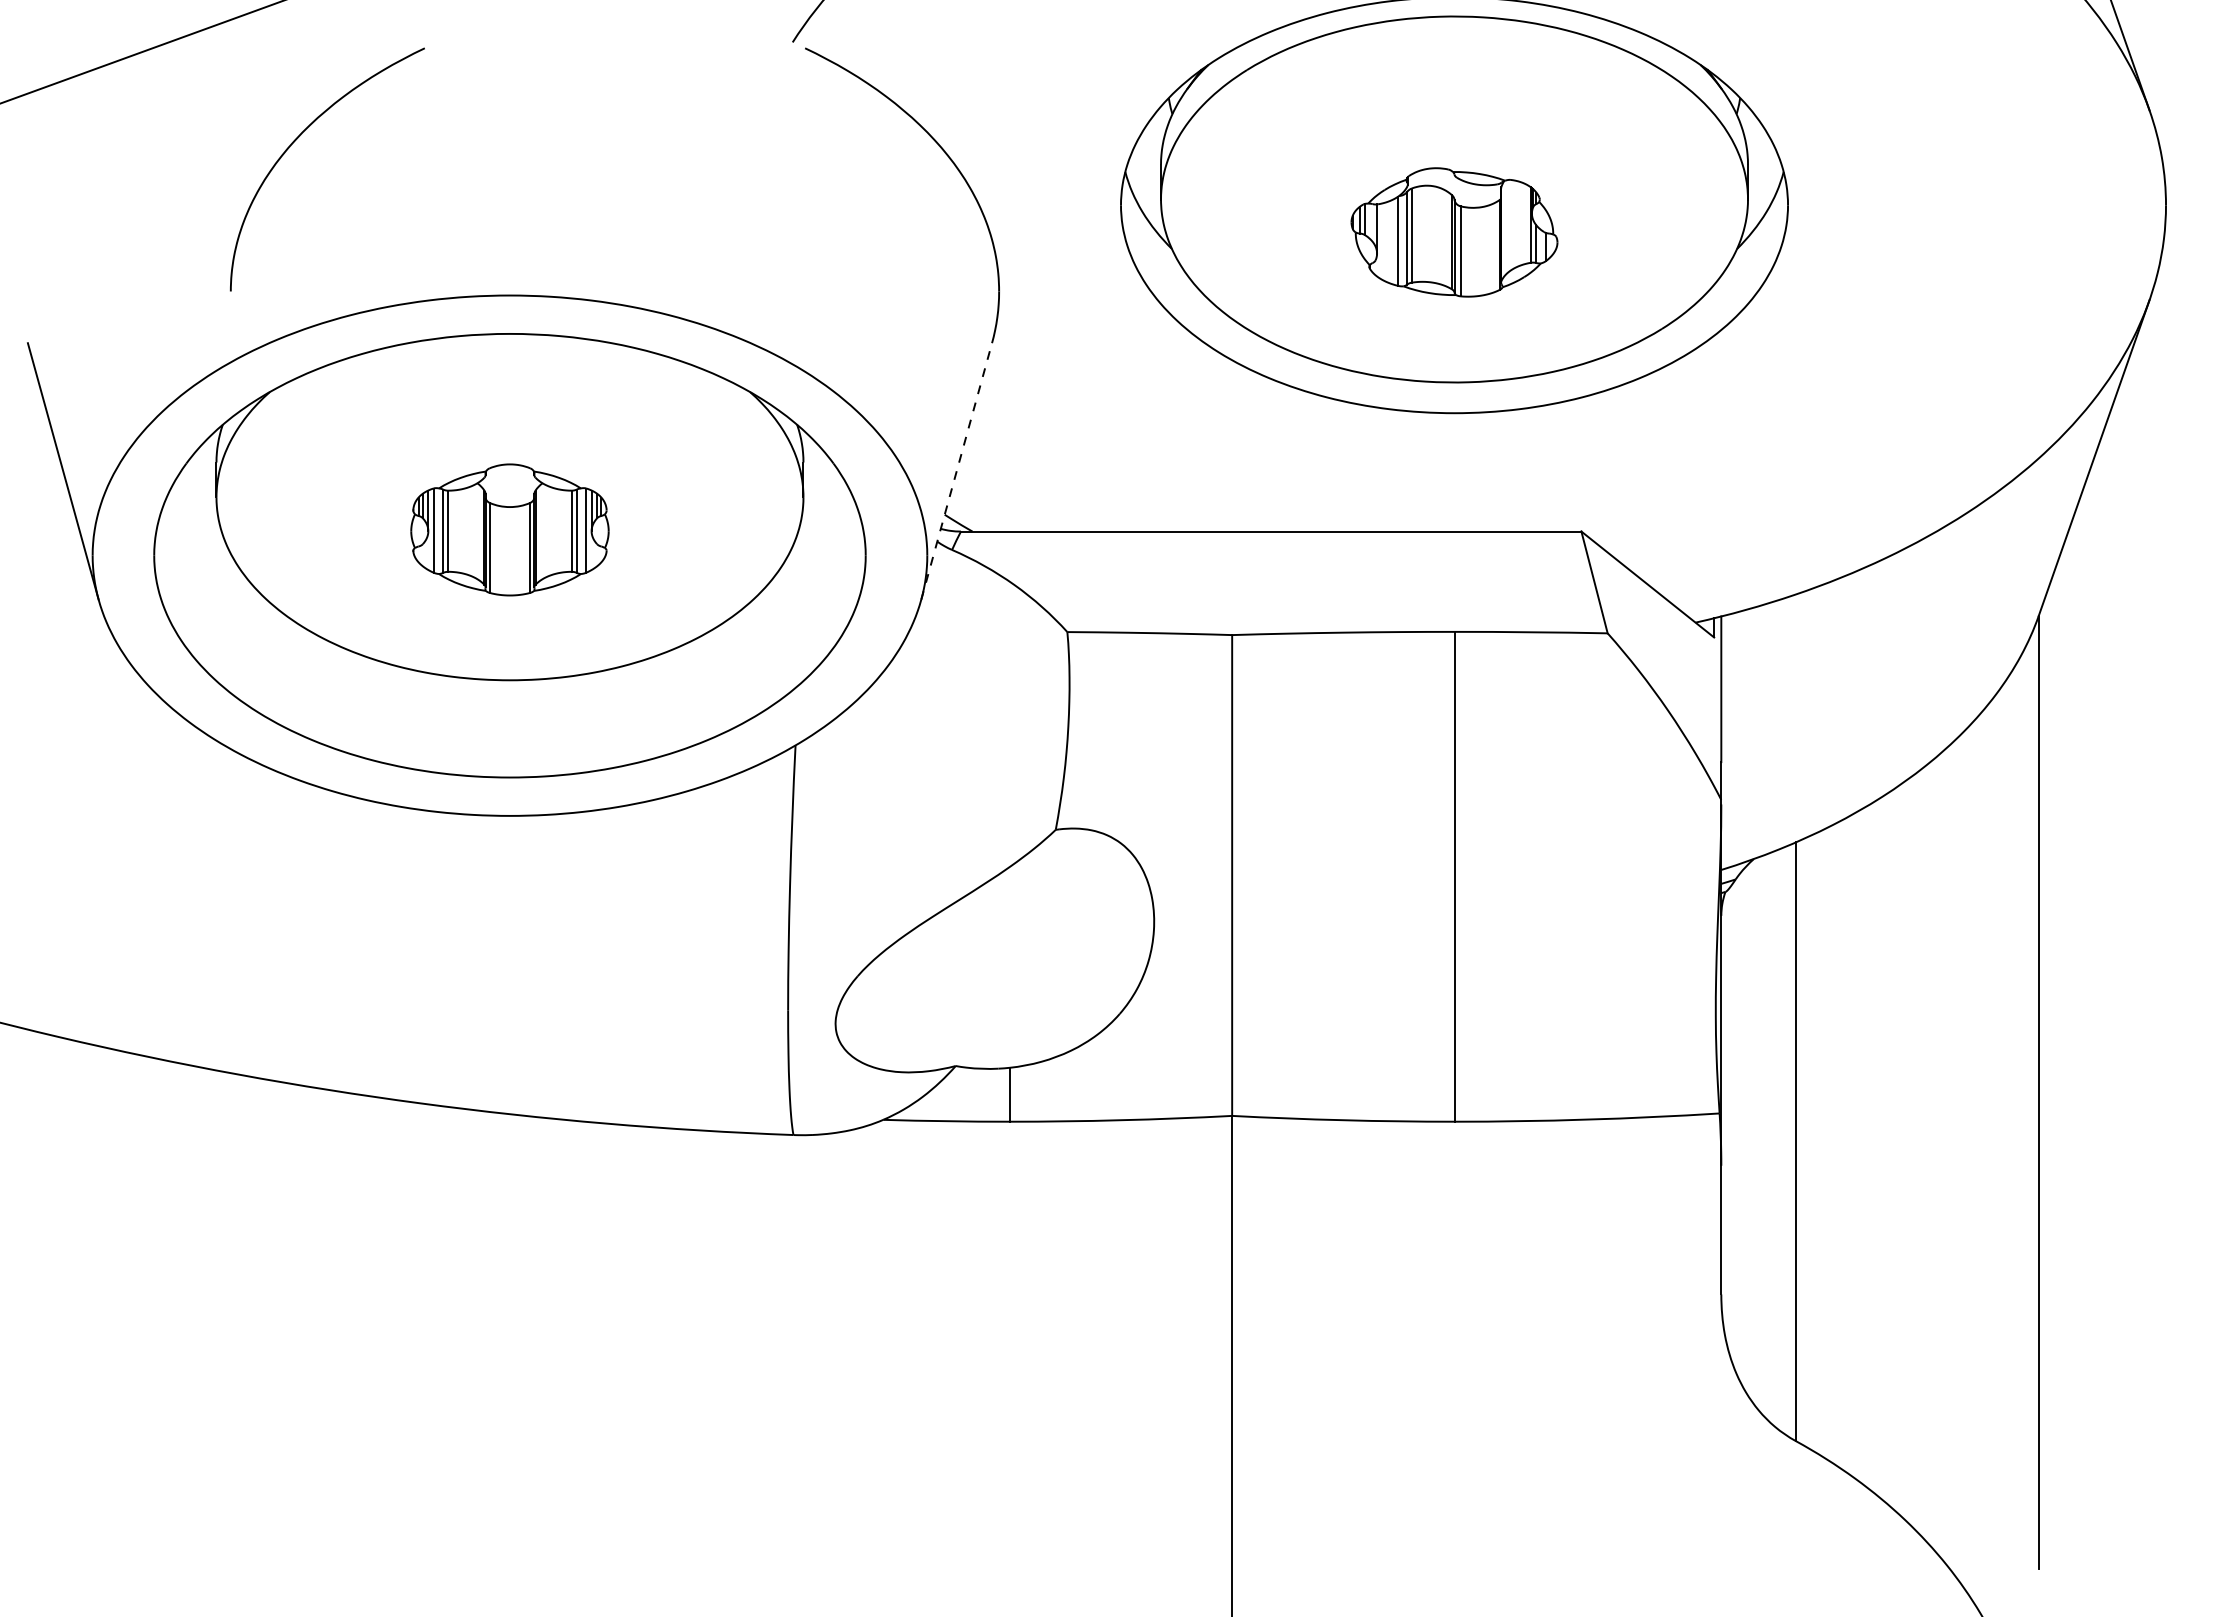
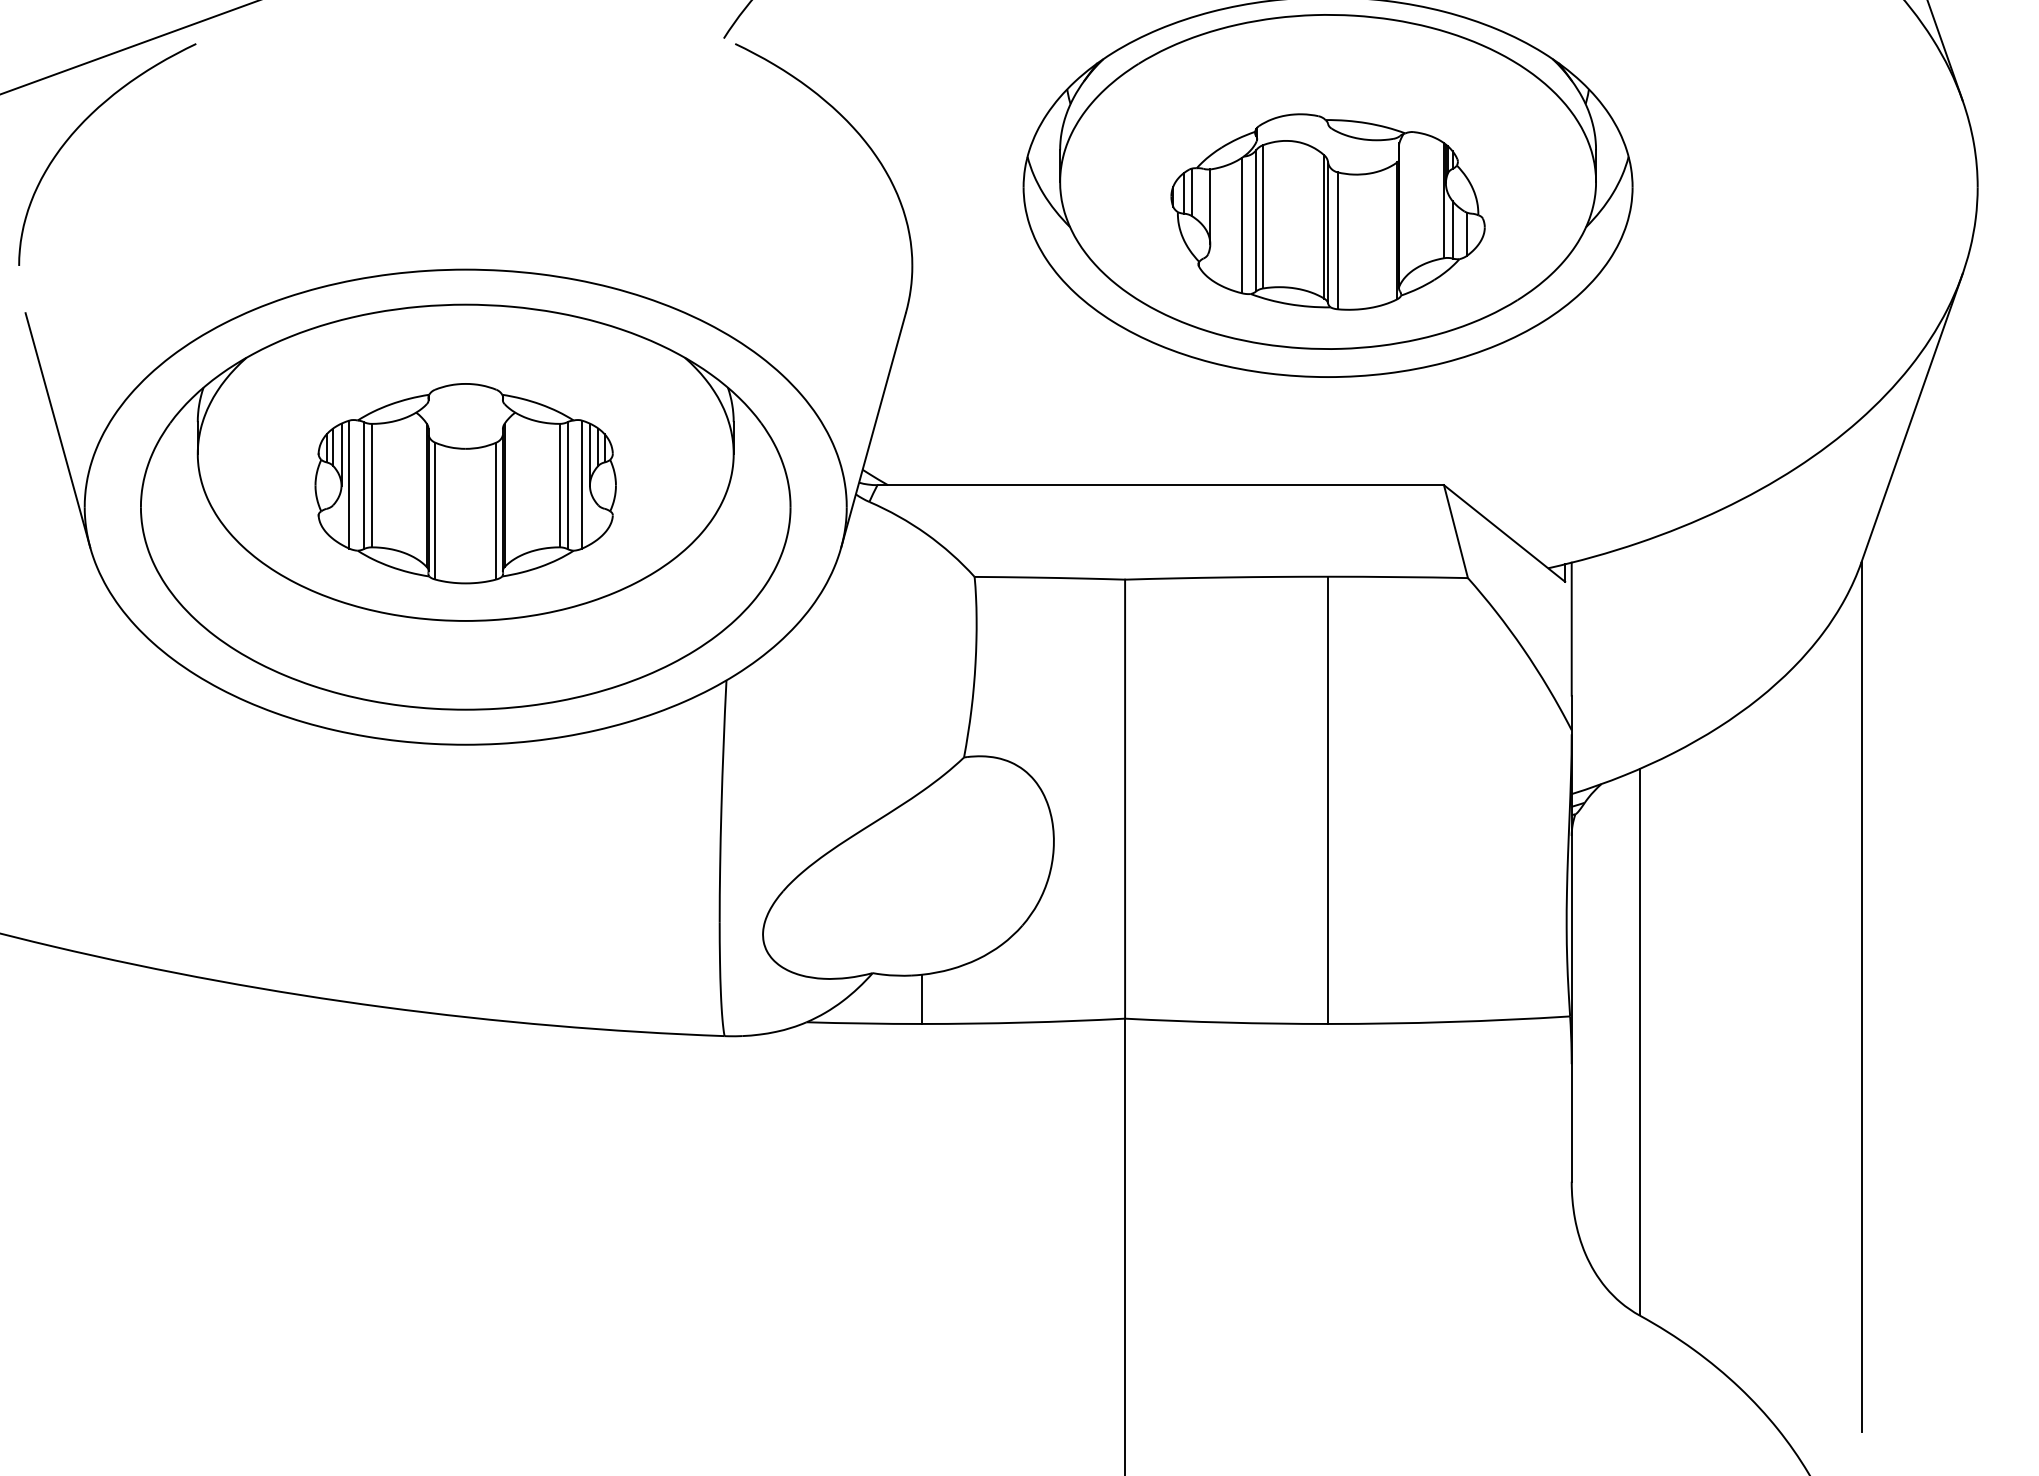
curve: (297, 139) -> (80, 127), moved
part: (1454, 232) -> (1328, 212), size x1.67
line: (956, 471) -> (873, 430), dashed -> solid
part: (509, 529) -> (465, 483), size x1.67

